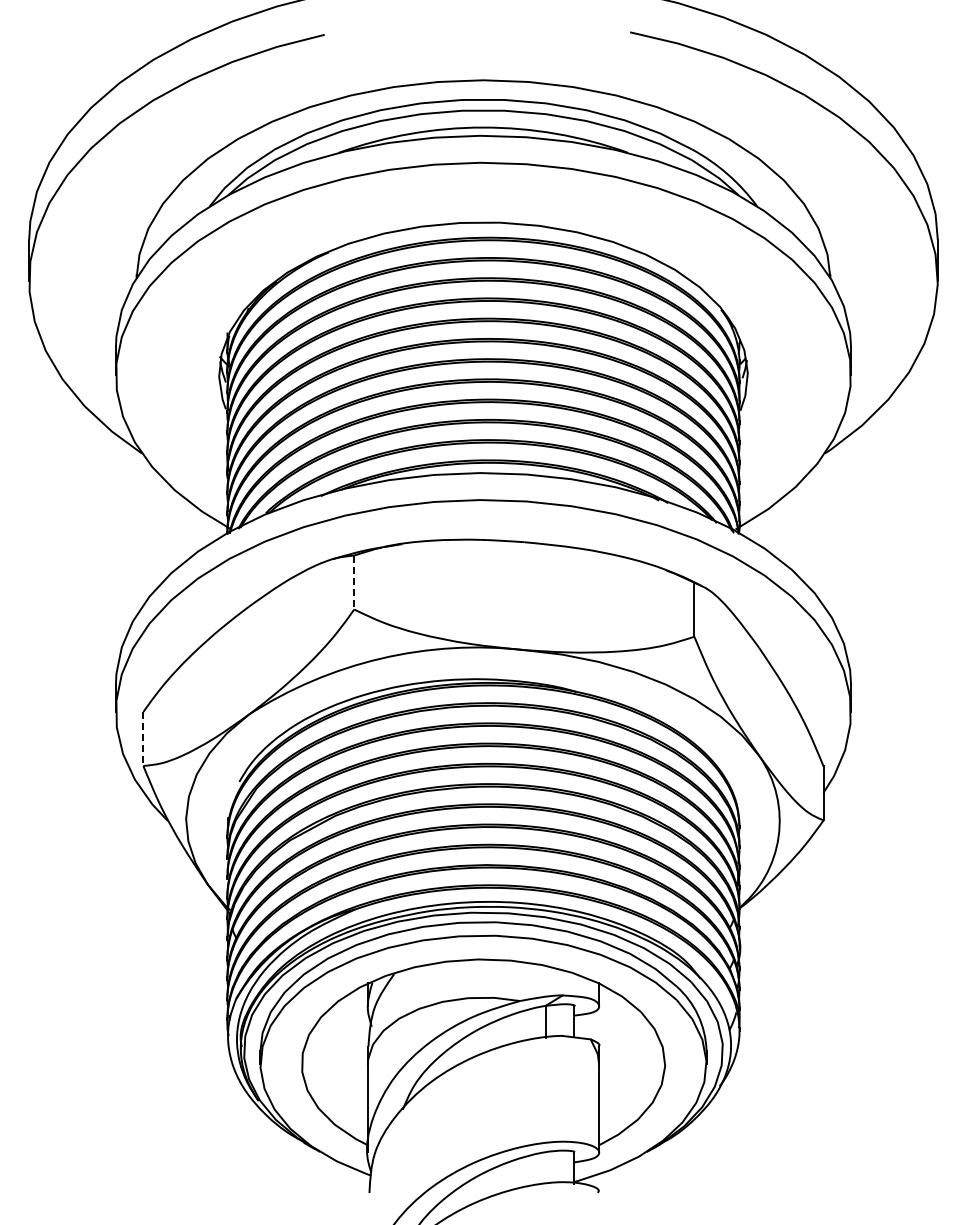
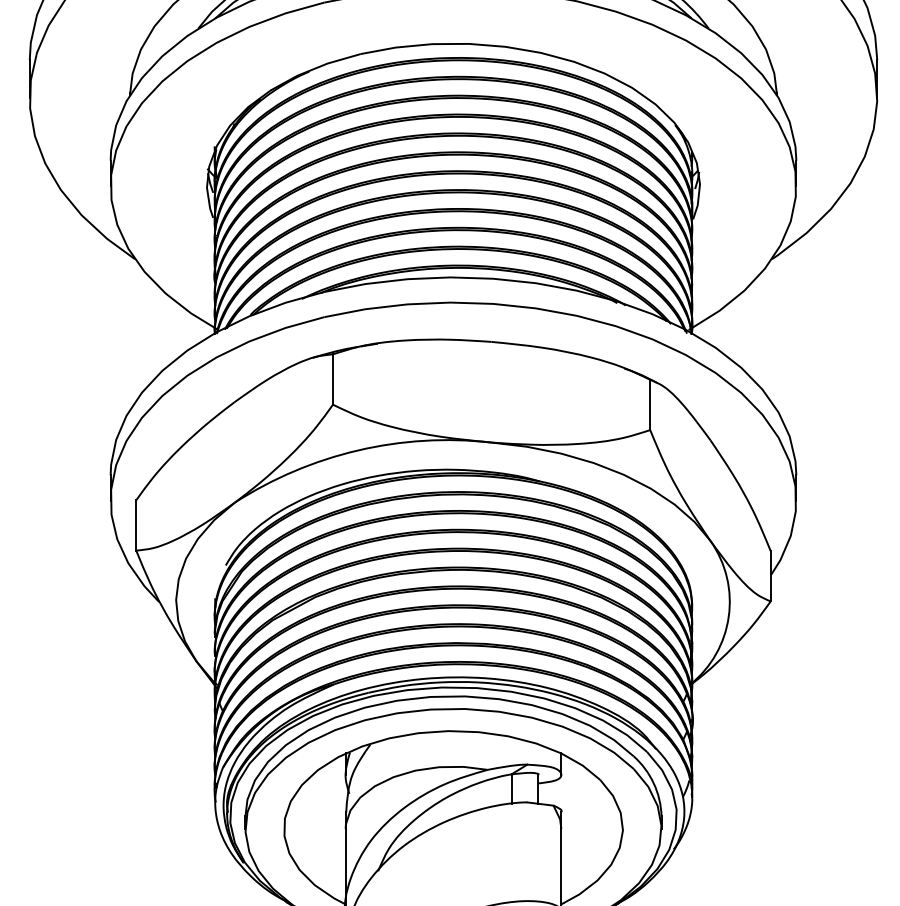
line: (354, 582) -> (333, 379), dashed -> solid
line: (143, 738) -> (136, 525), dashed -> solid

